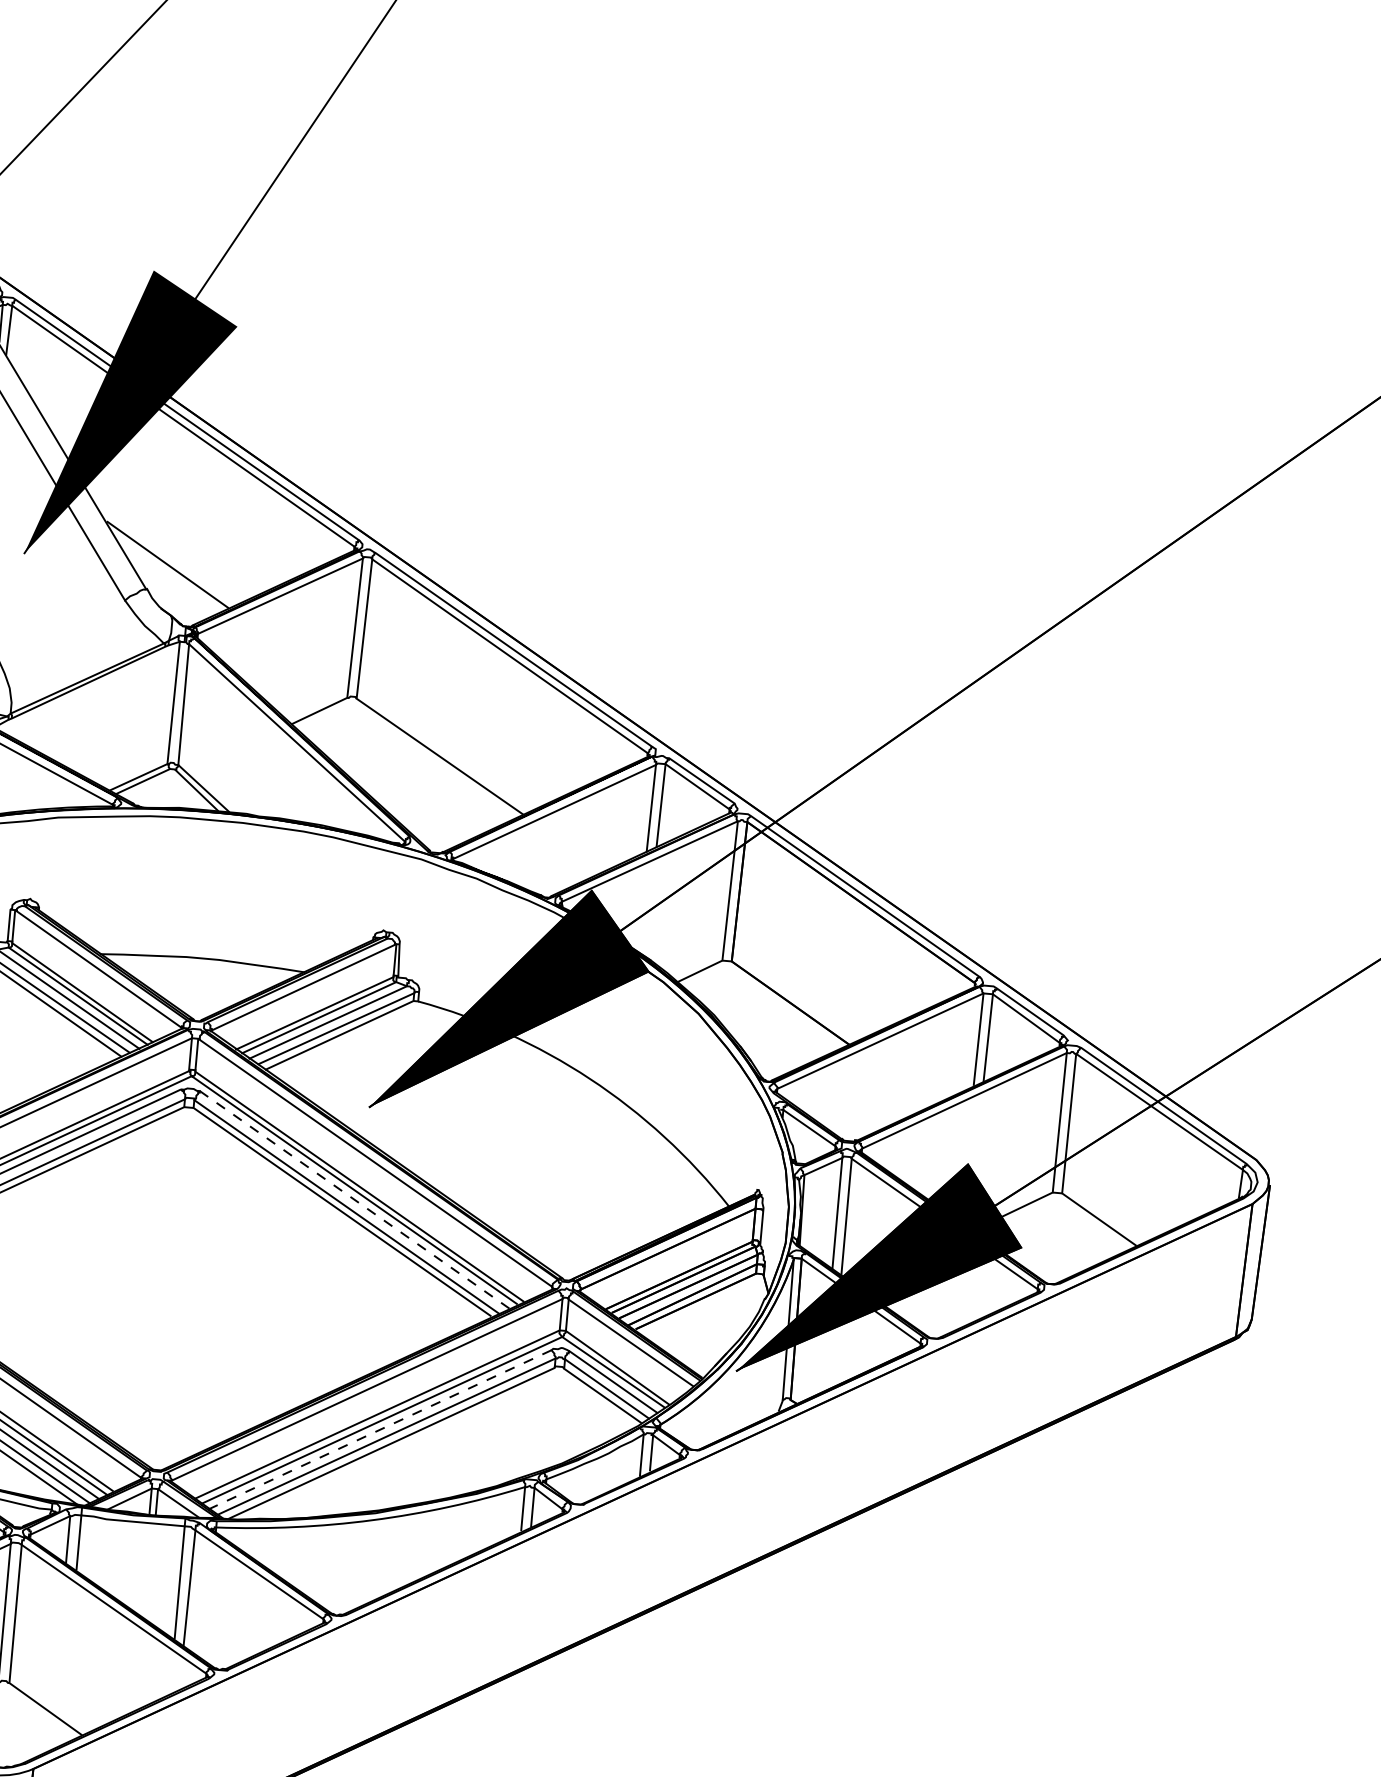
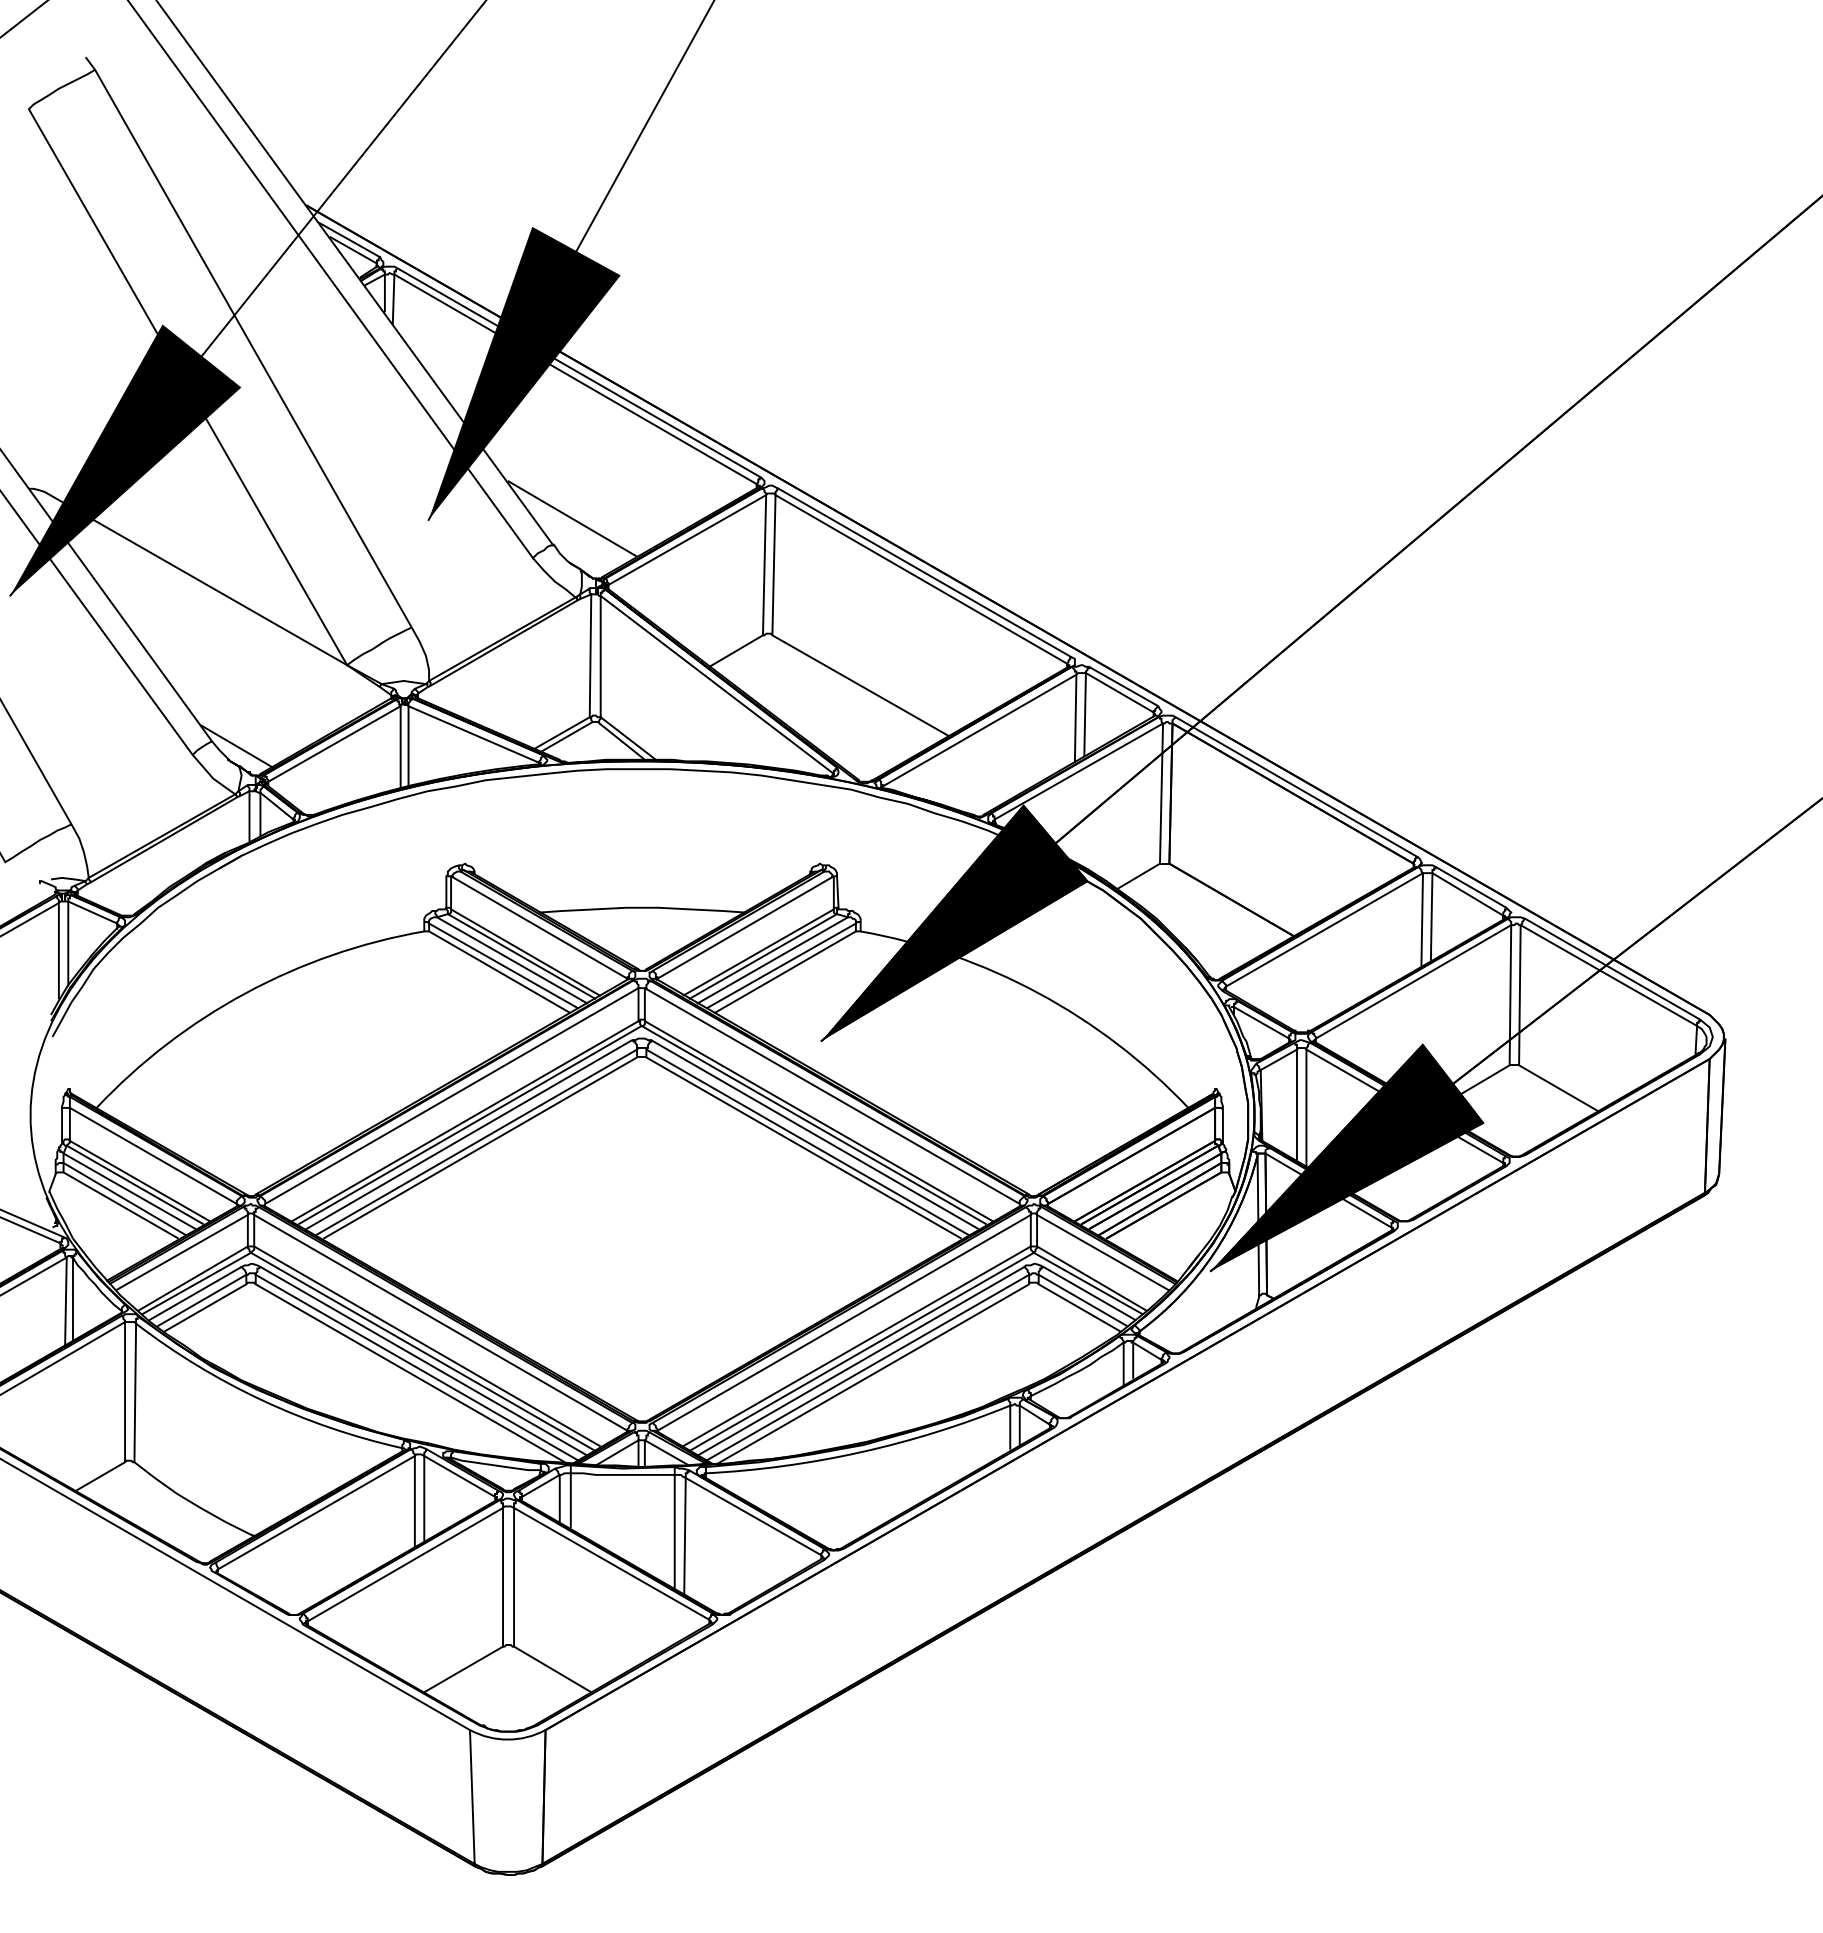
line: (355, 1199) -> (815, 1134), dashed -> solid
line: (380, 1429) -> (861, 1361), dashed -> solid

